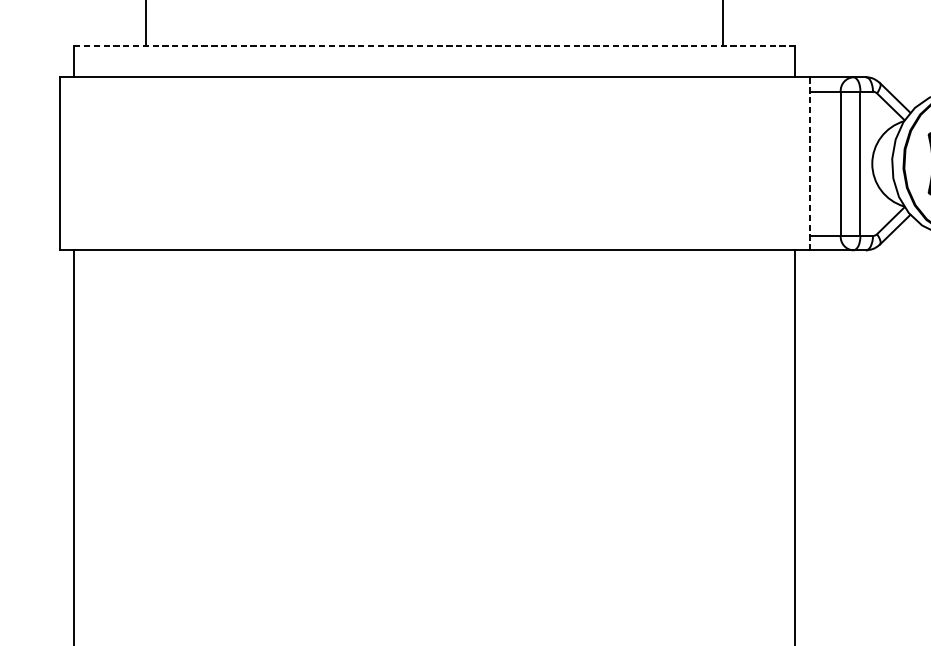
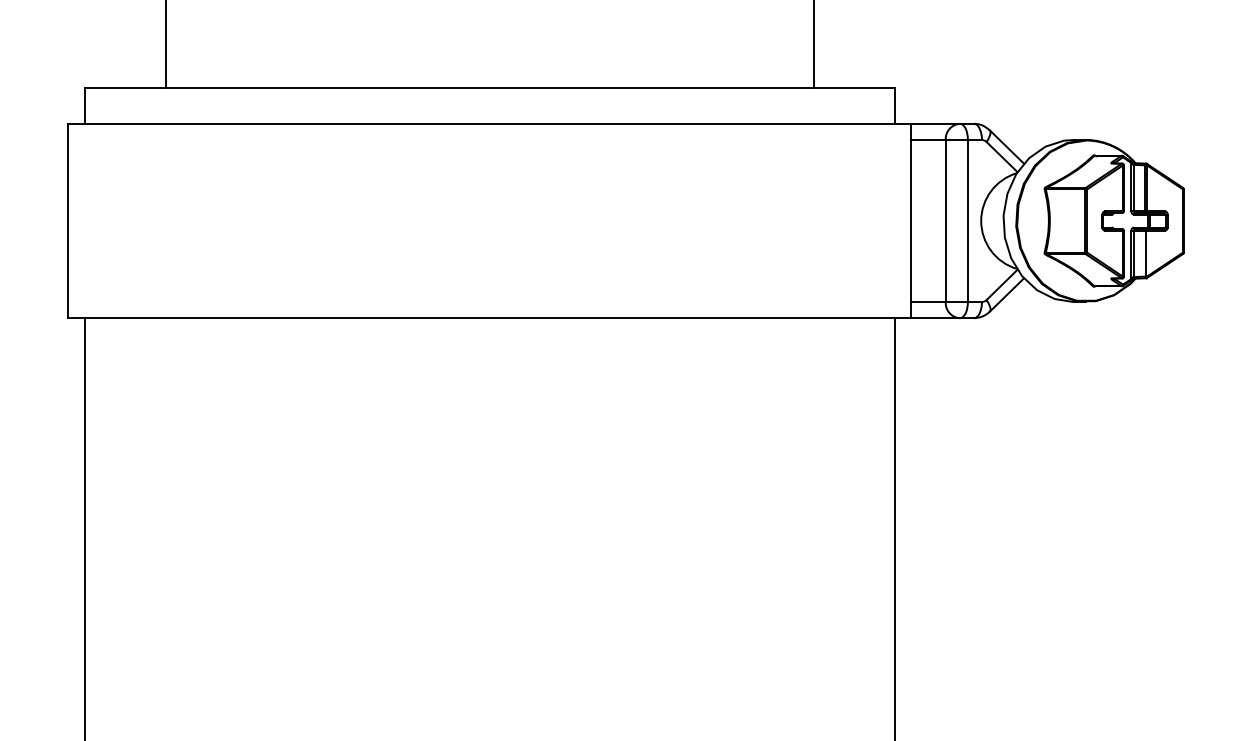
line: (434, 45) -> (489, 88), dashed -> solid
line: (810, 163) -> (911, 220), dashed -> solid

